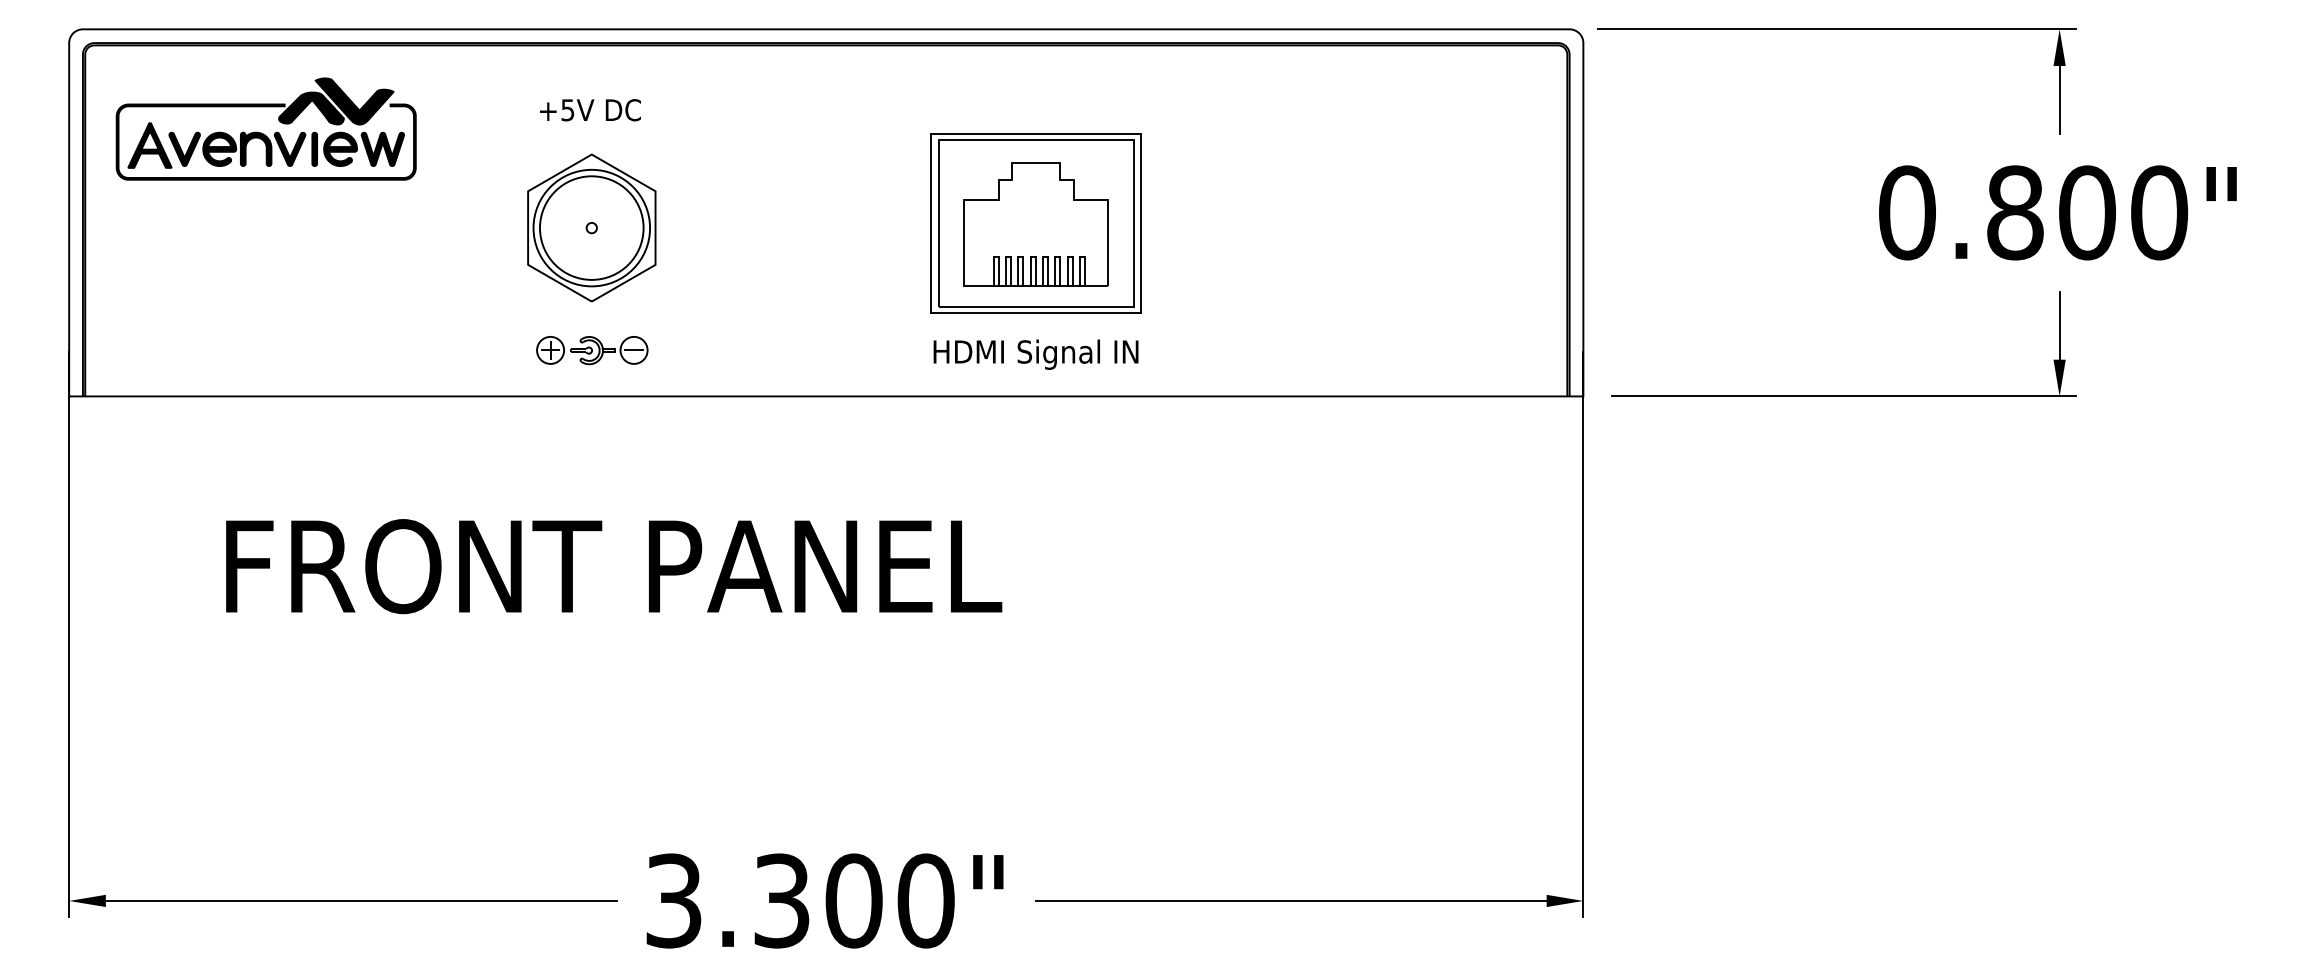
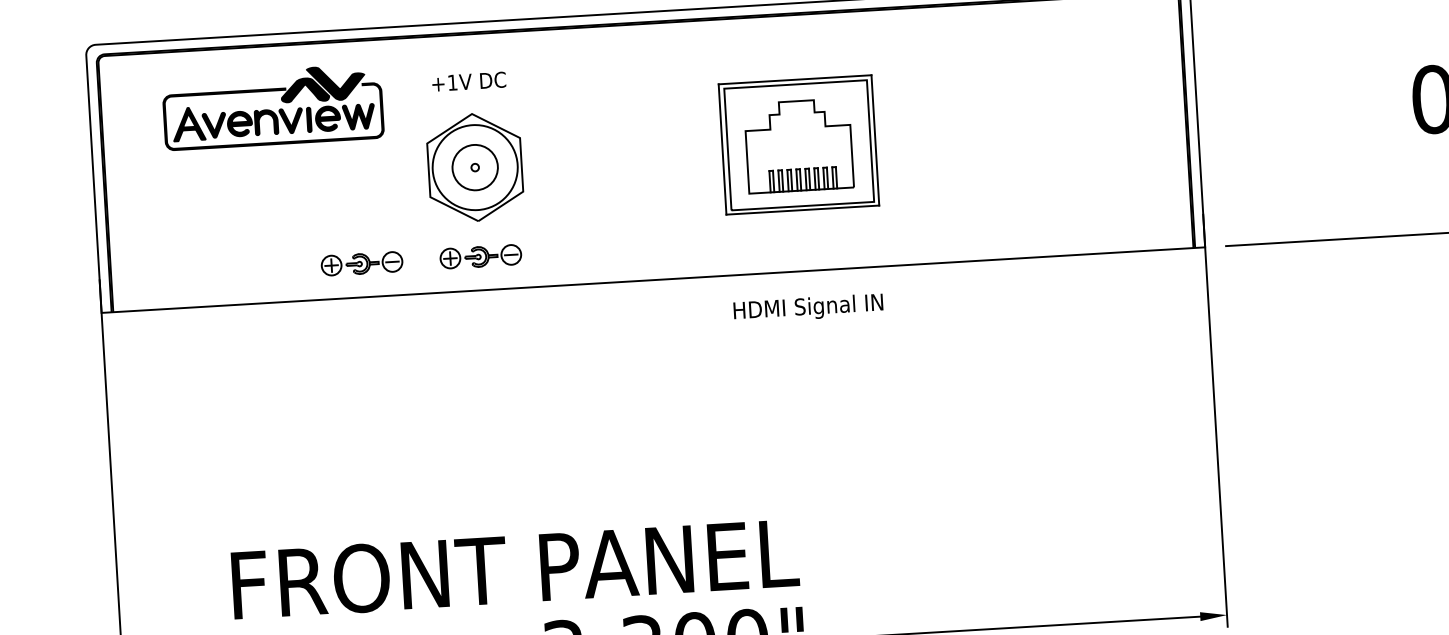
text: (567, 110) -> (452, 82), +5V -> +1V
part: (265, 128) -> (272, 106), moved
circle: (591, 227) -> (474, 167), size x0.6
part: (429, 350) -> (362, 263), added
text: (1035, 354) -> (808, 308), moved
text: (614, 566) -> (515, 569), moved

